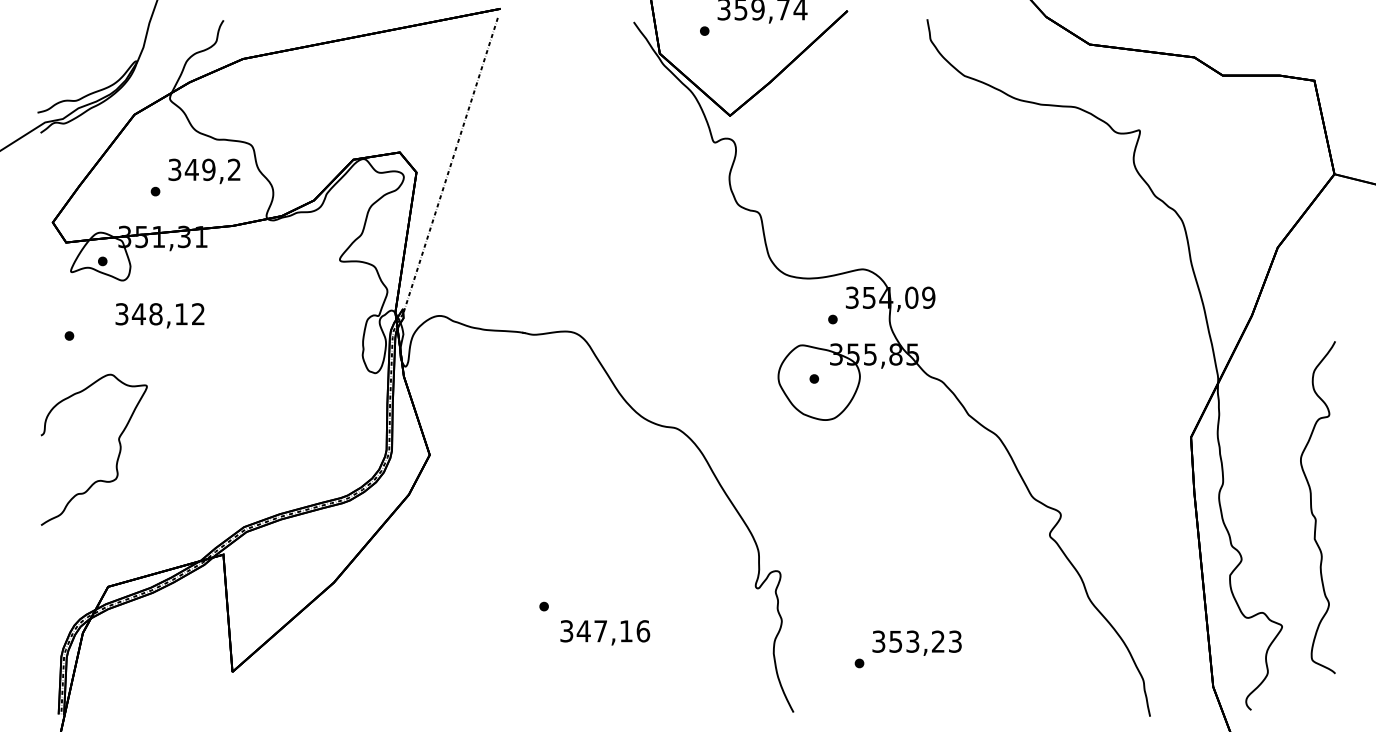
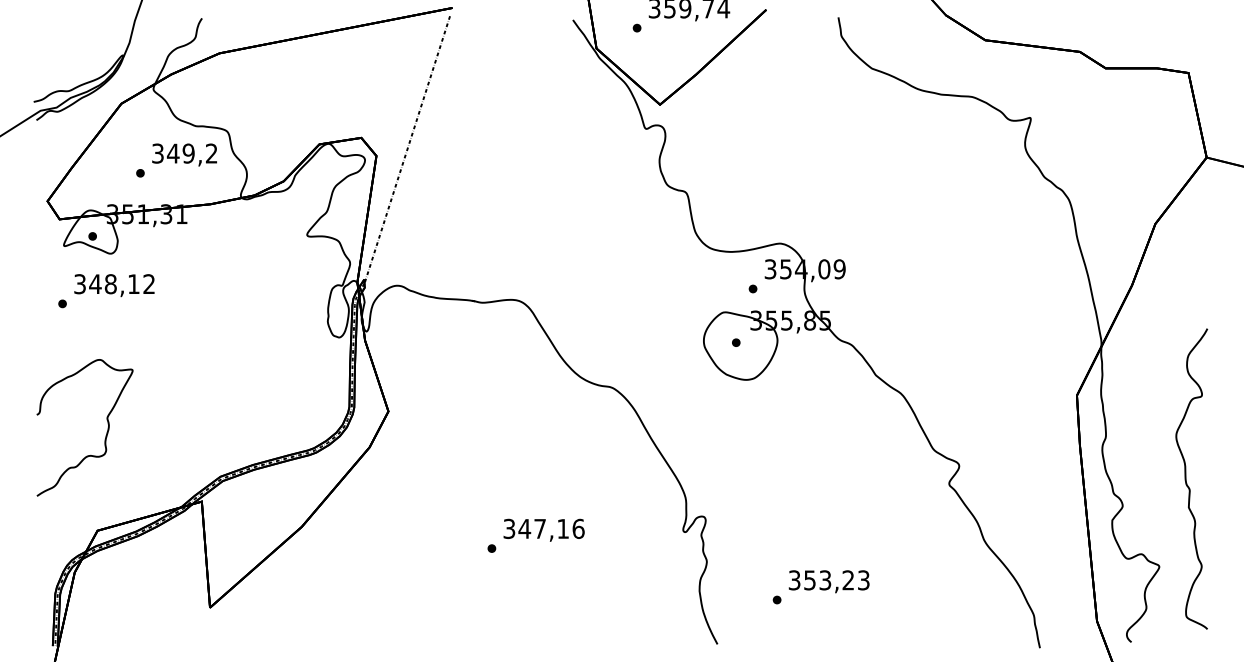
text: (160, 315) -> (114, 285), moved
curve: (116, 458) -> (105, 435), moved
curve: (1312, 506) -> (1186, 478), moved
text: (604, 631) -> (543, 529), moved

